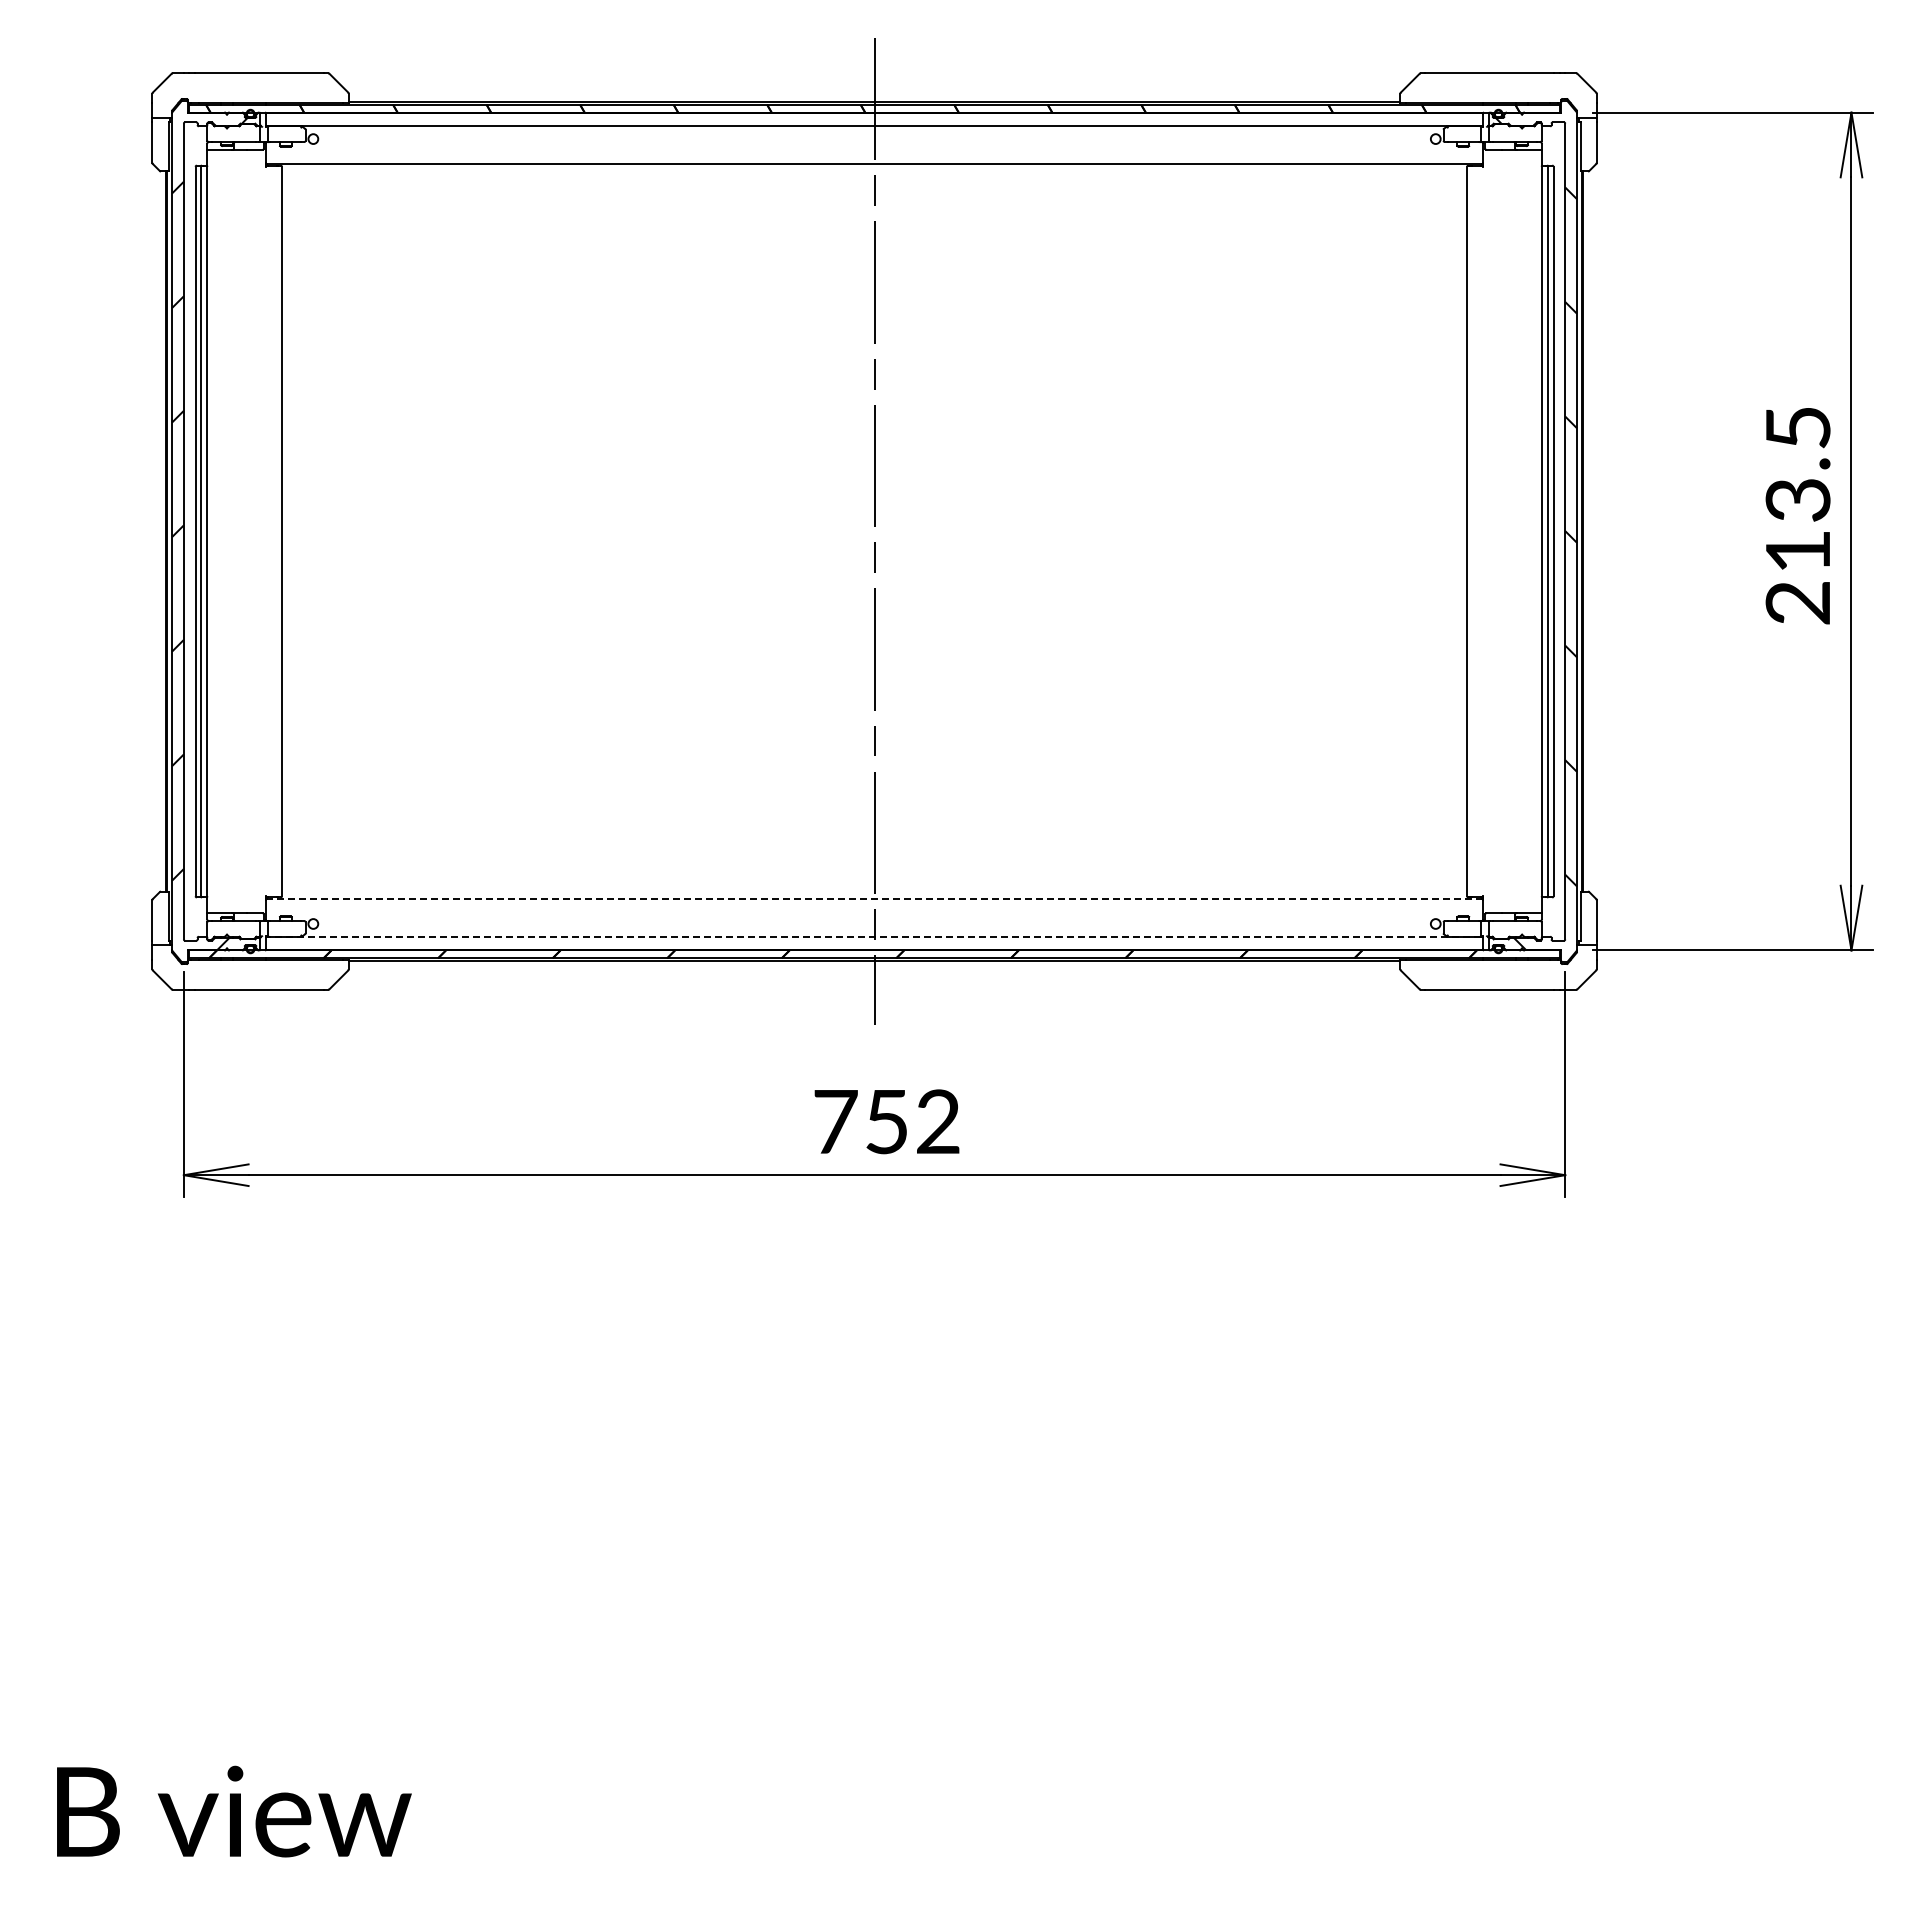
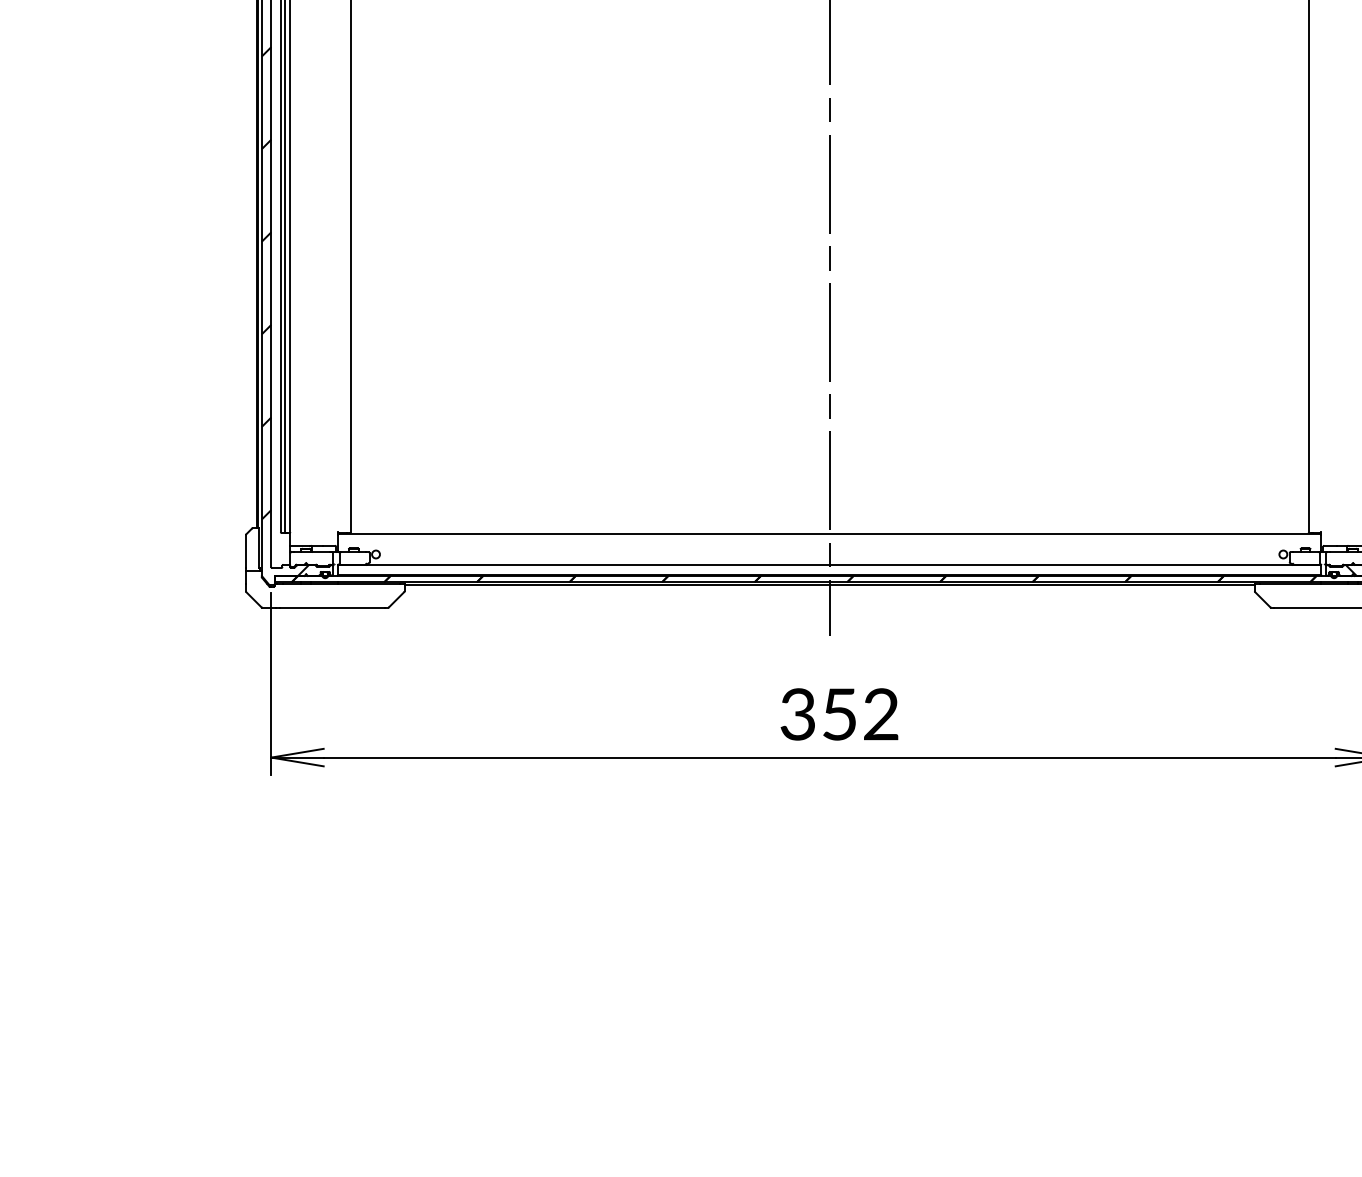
line: (874, 898) -> (829, 533), dashed -> solid
line: (874, 936) -> (829, 564), dashed -> solid
text: (835, 1121) -> (798, 714), 752 -> 352

